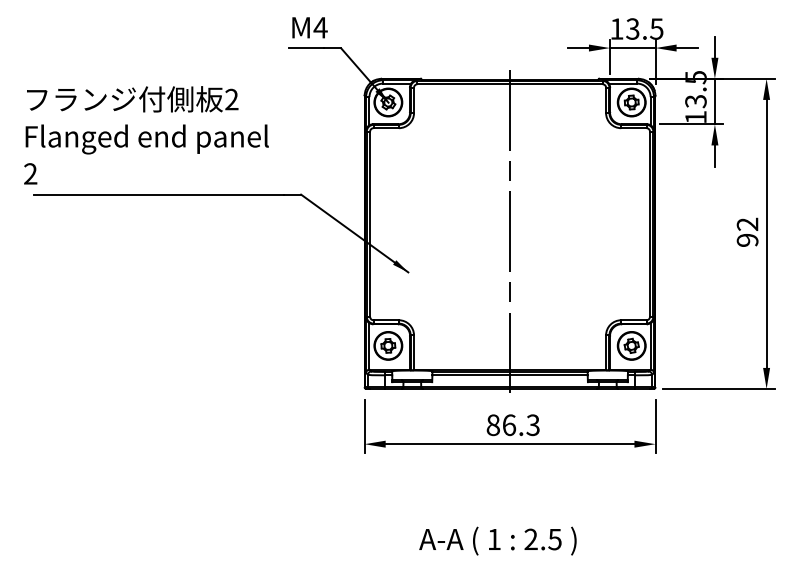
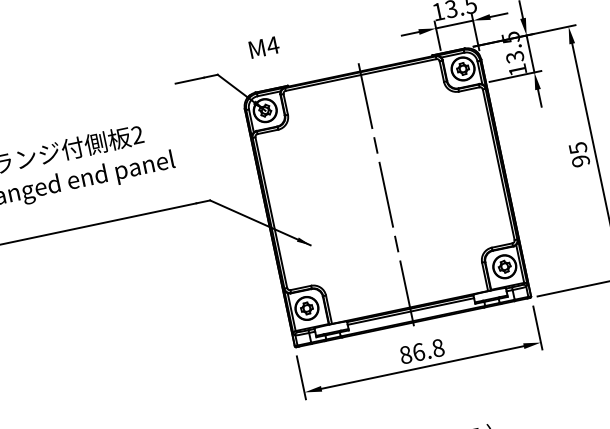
text: (309, 27) -> (263, 47), moved
text: (747, 224) -> (578, 148), 92 -> 95
text: (532, 424) -> (437, 347), 86.3 -> 86.8

